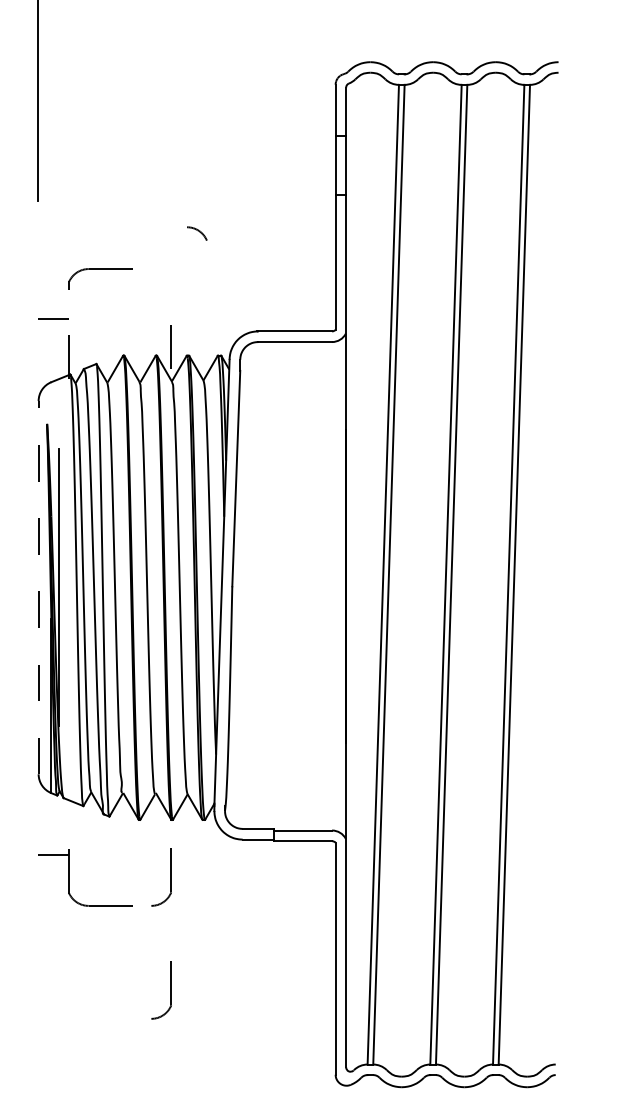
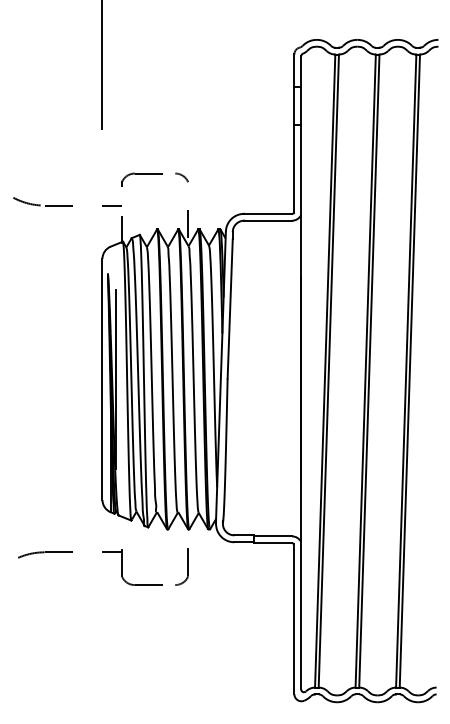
arc: (198, 231) -> (182, 176), moved
line: (38, 587) -> (102, 379), dashed -> solid
part: (160, 990) -> (181, 639), removed

